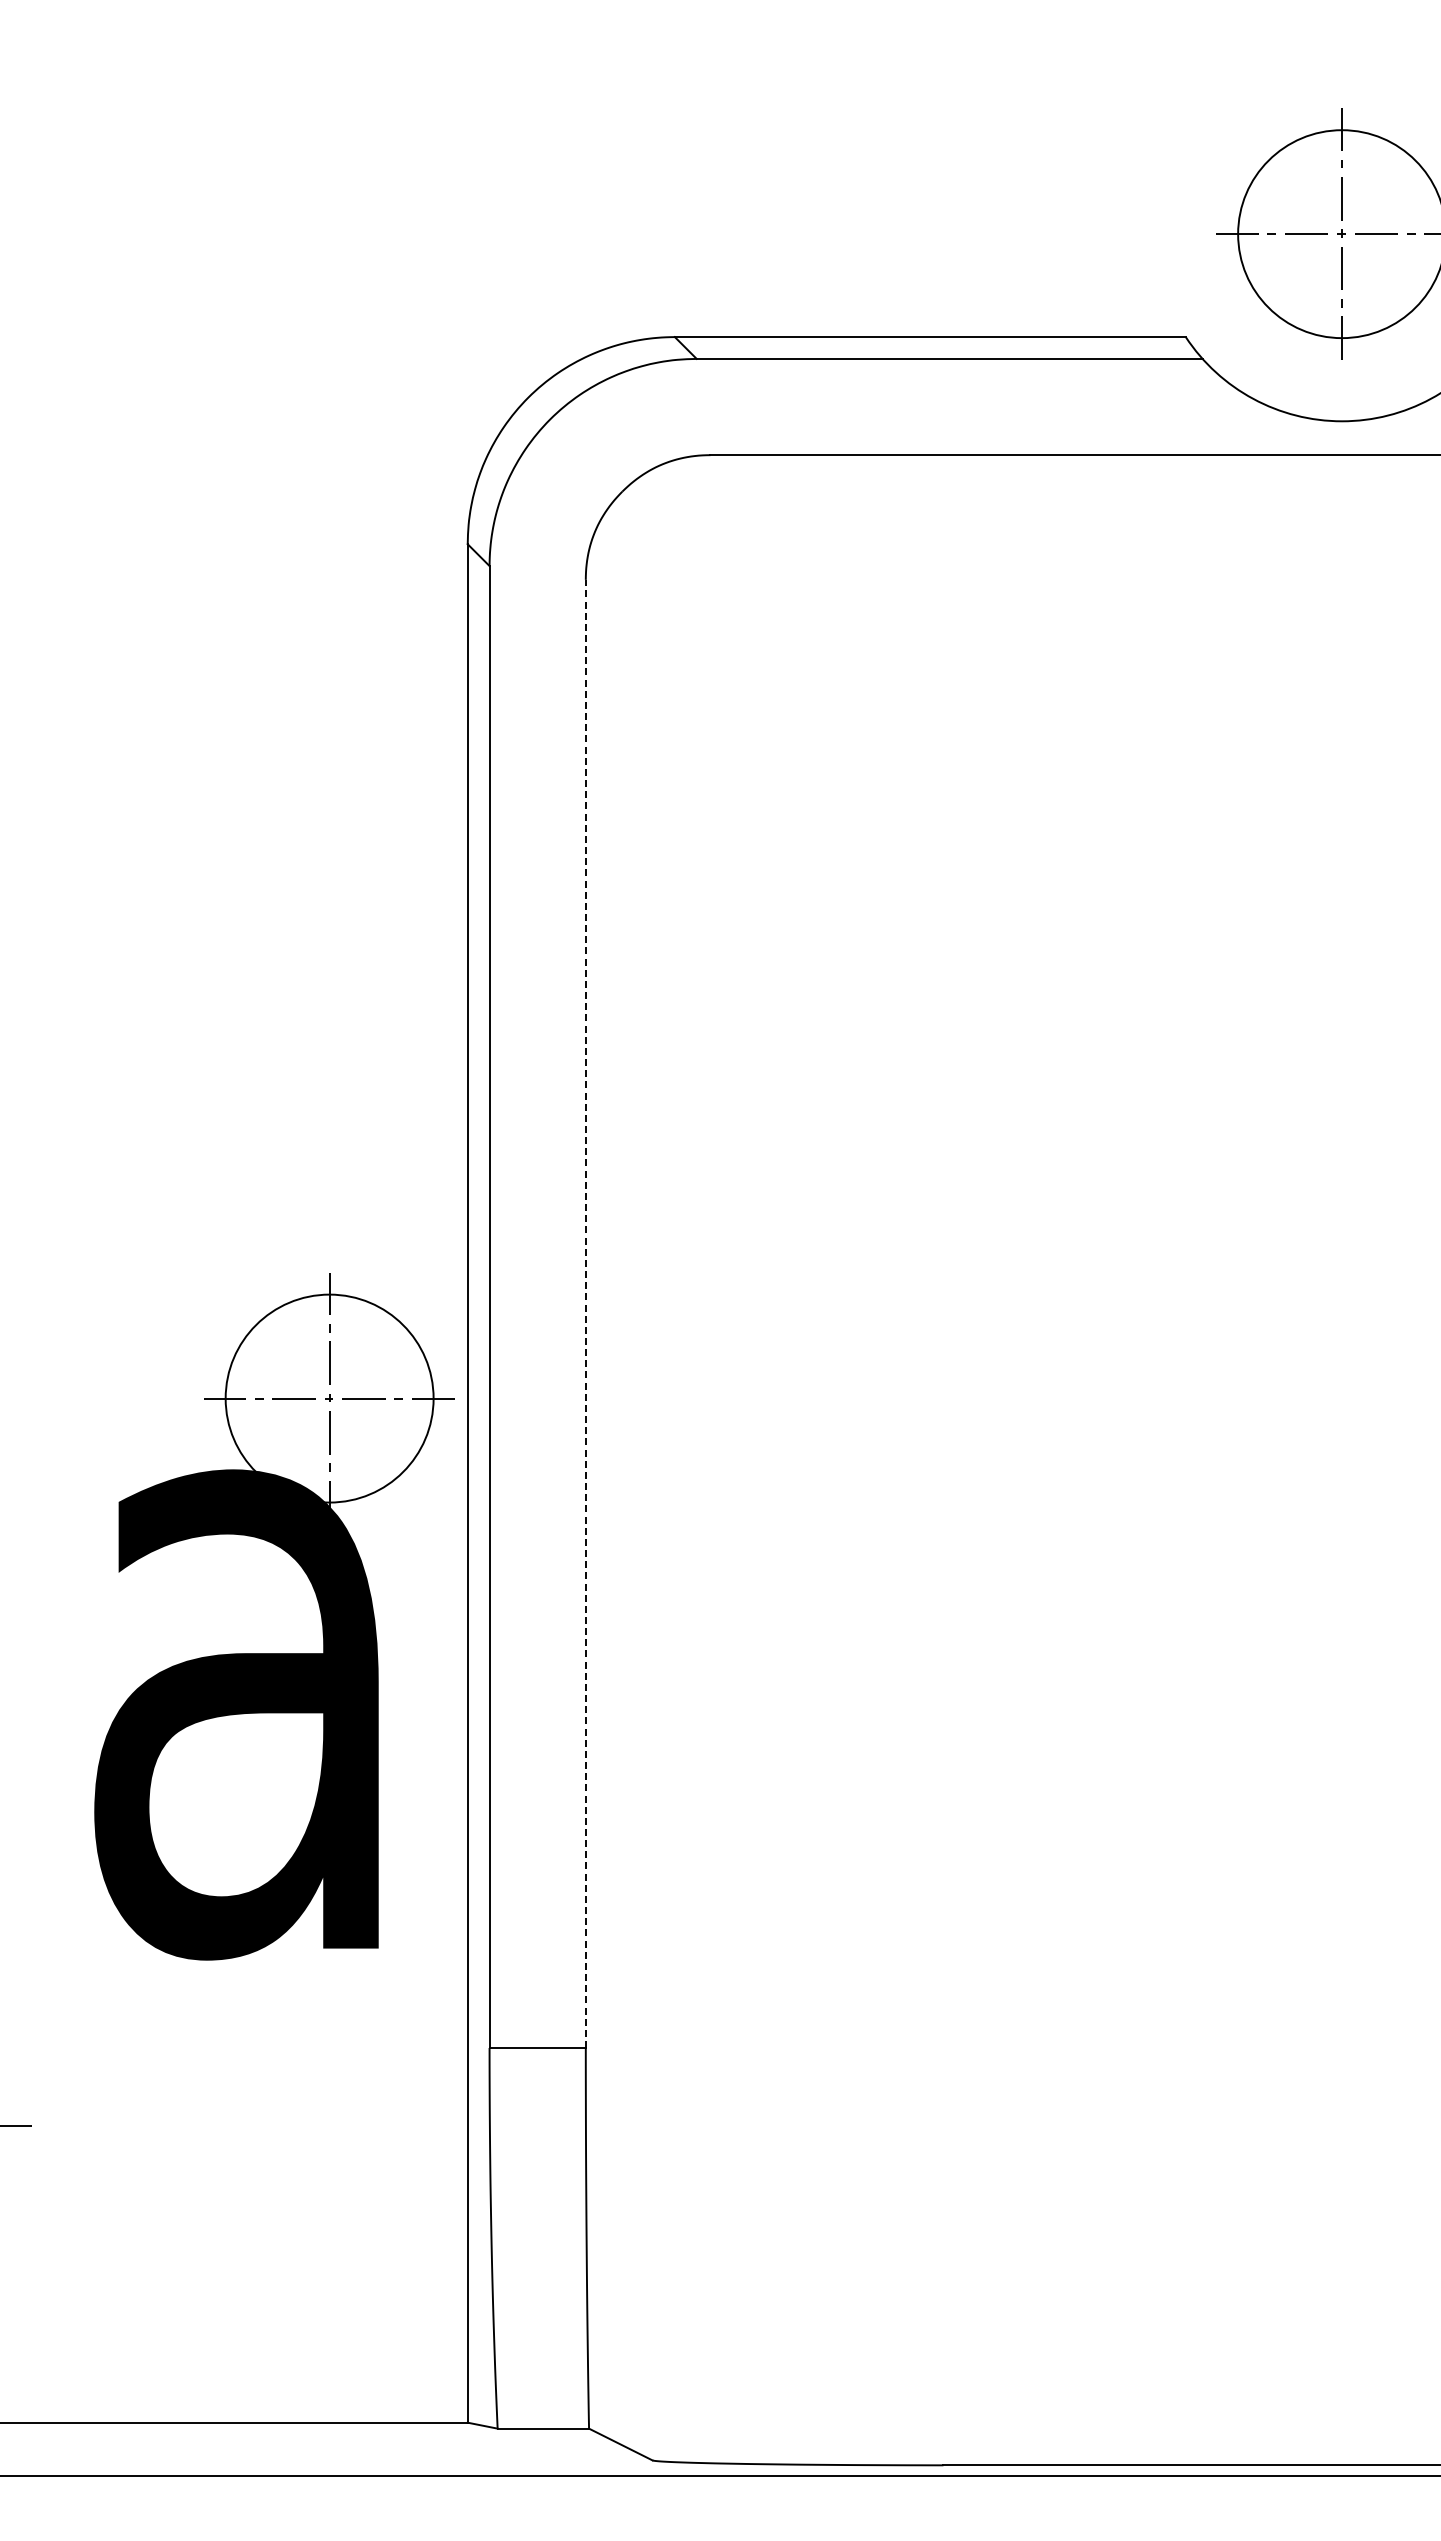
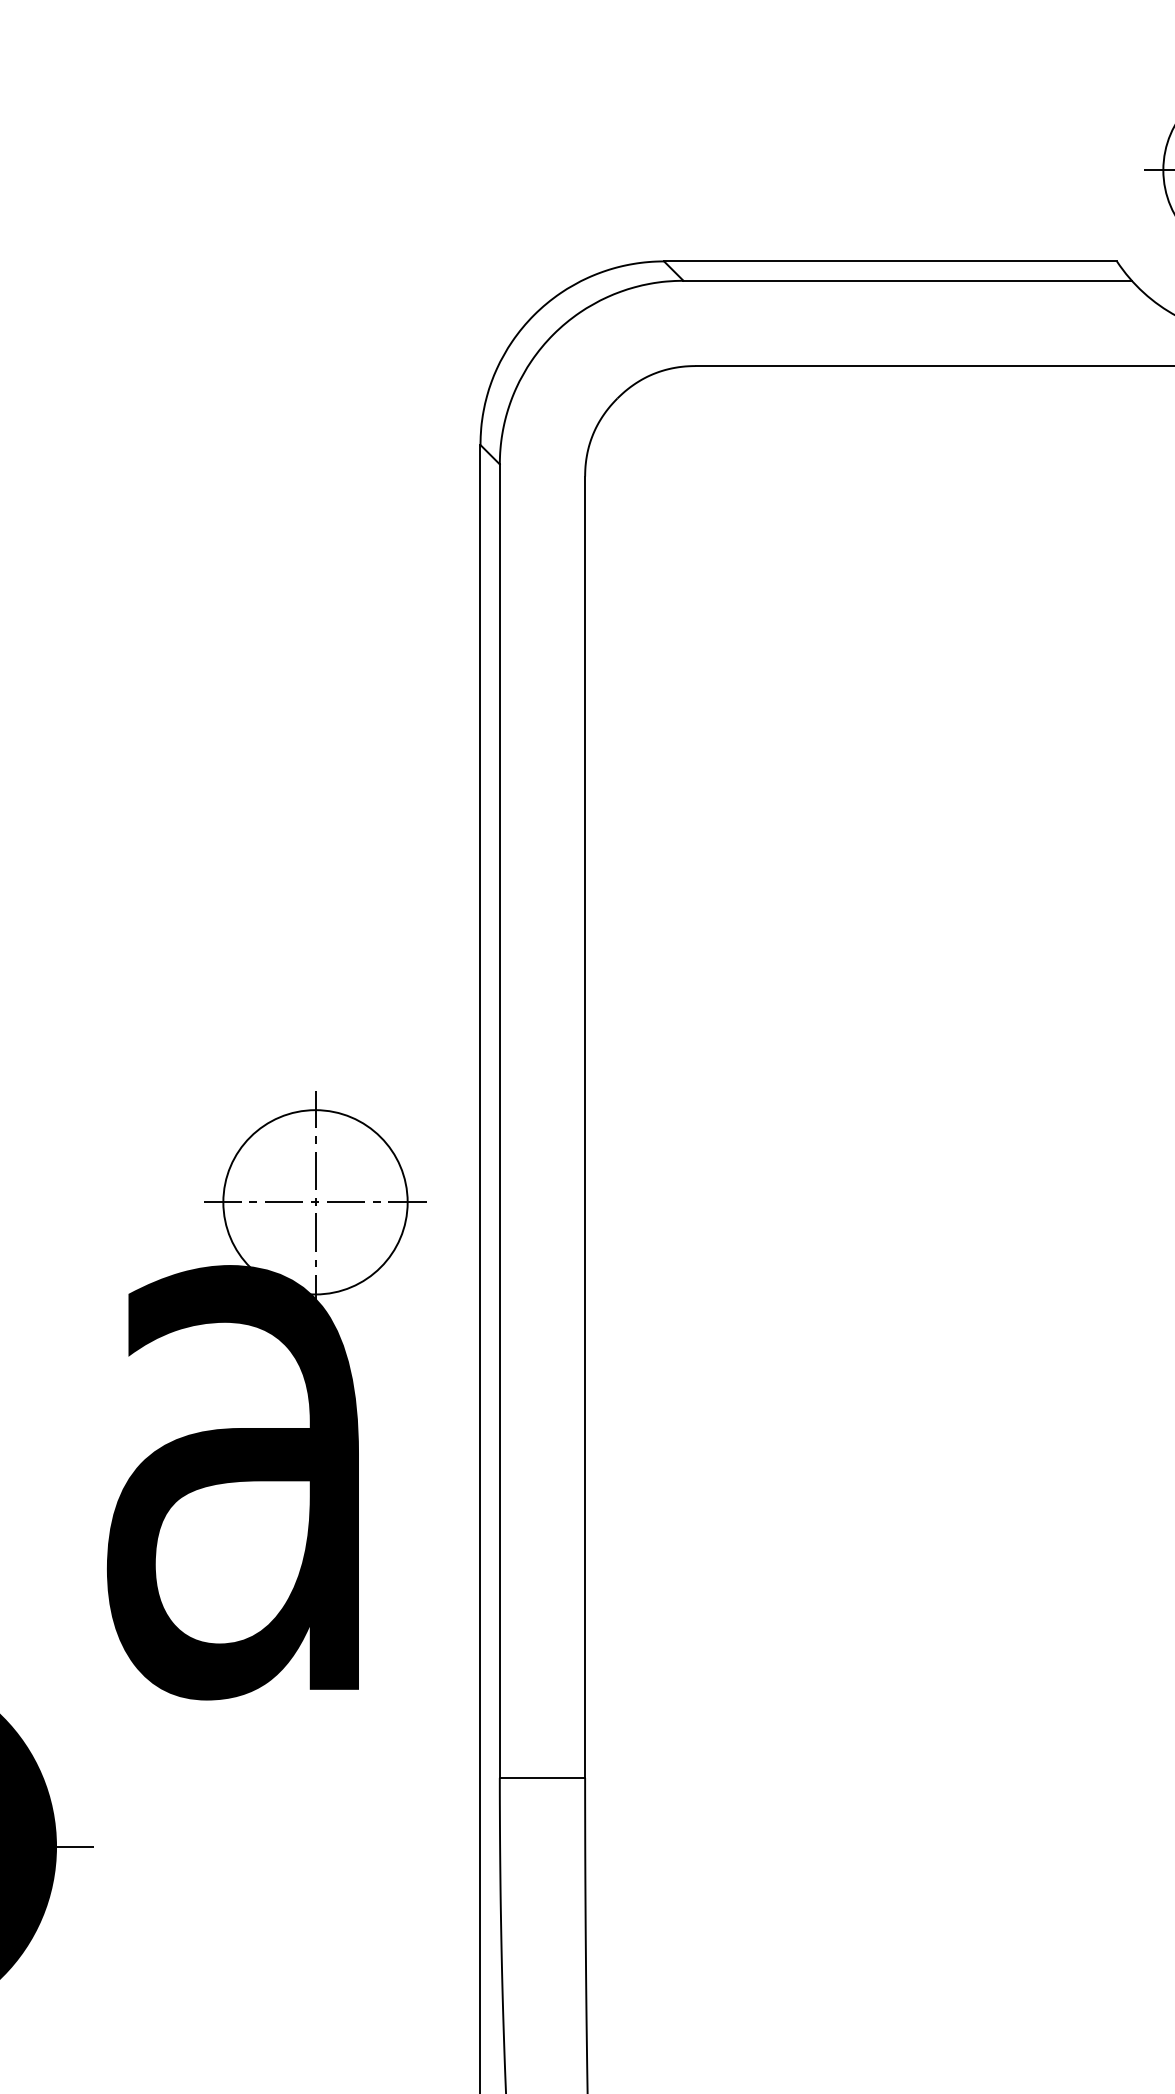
line: (585, 1313) -> (584, 1126), dashed -> solid
part: (274, 1653) -> (266, 1428), moved

